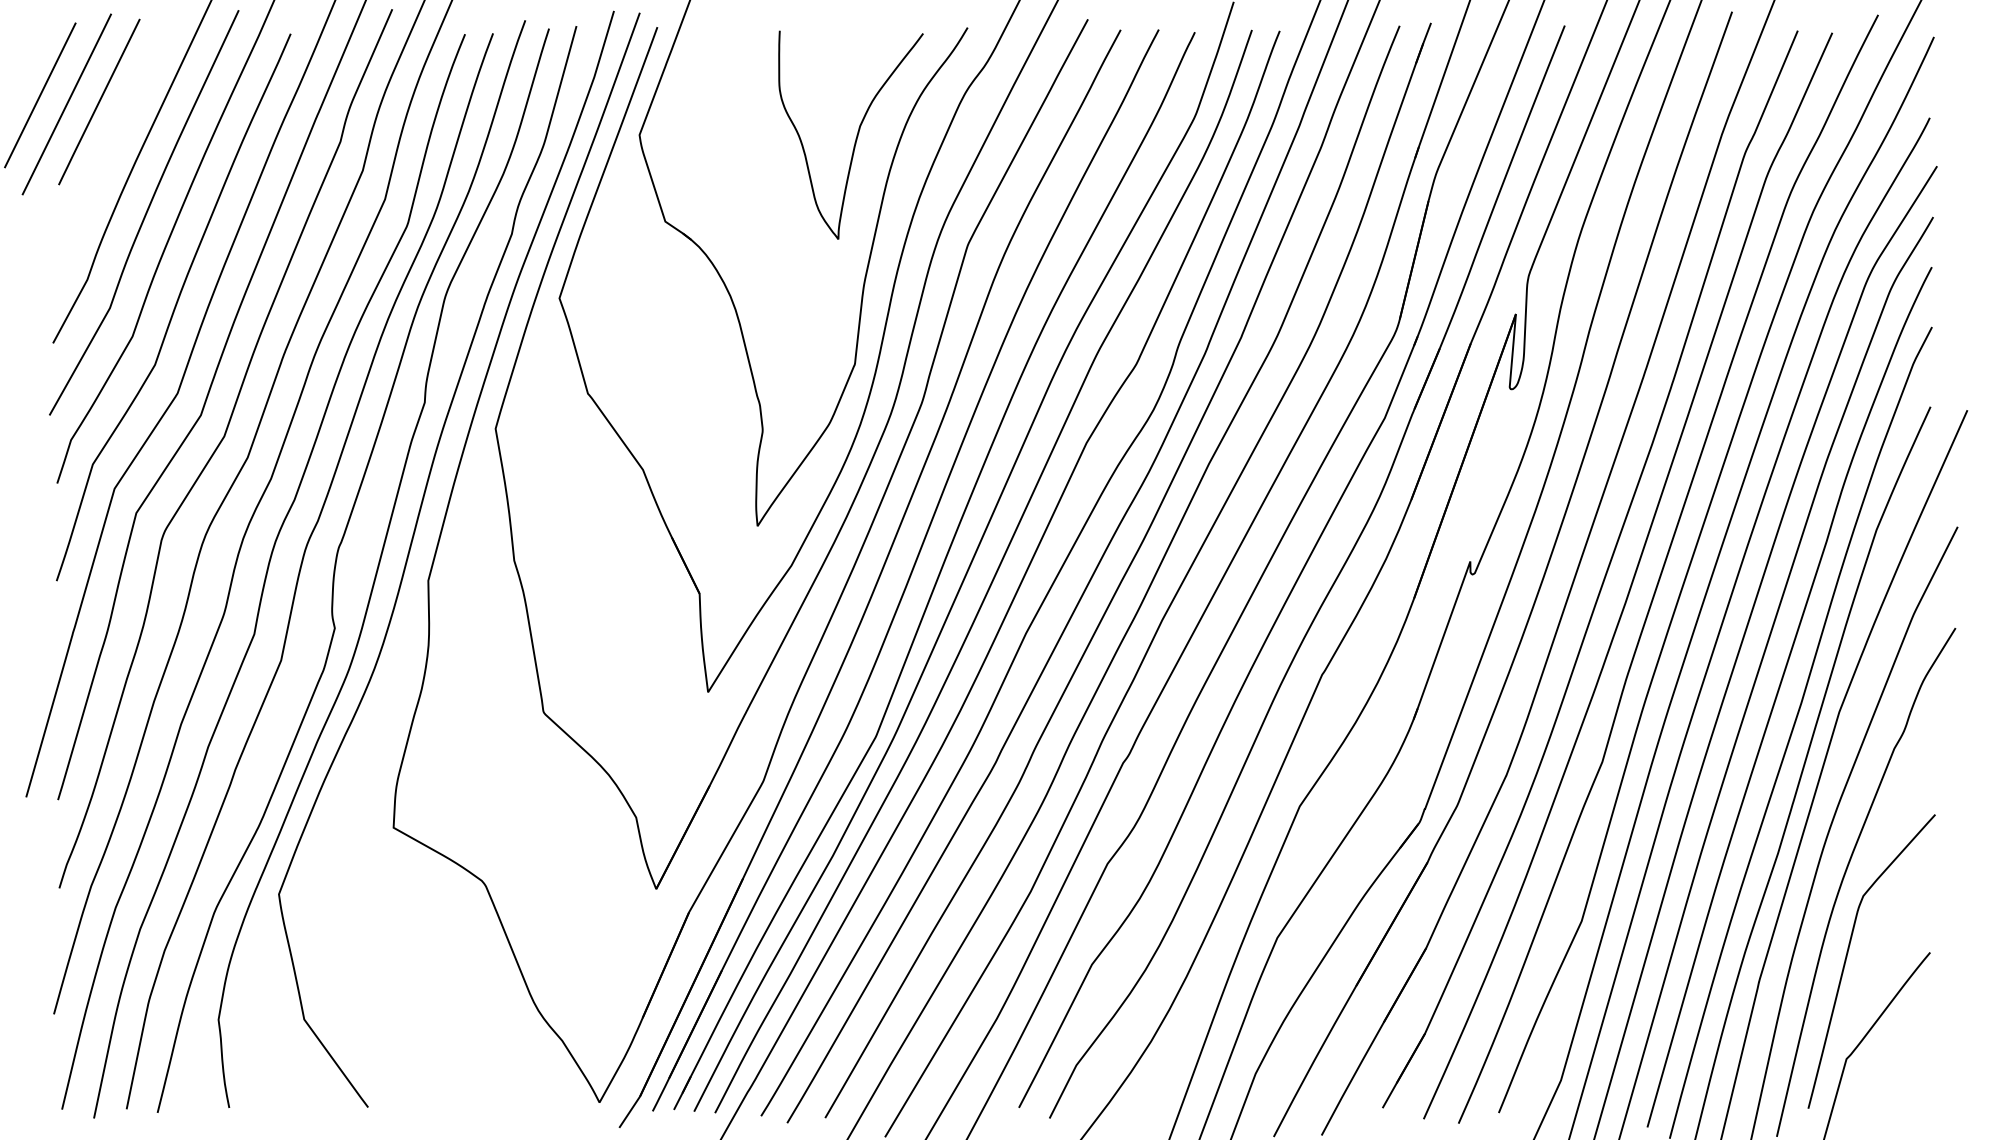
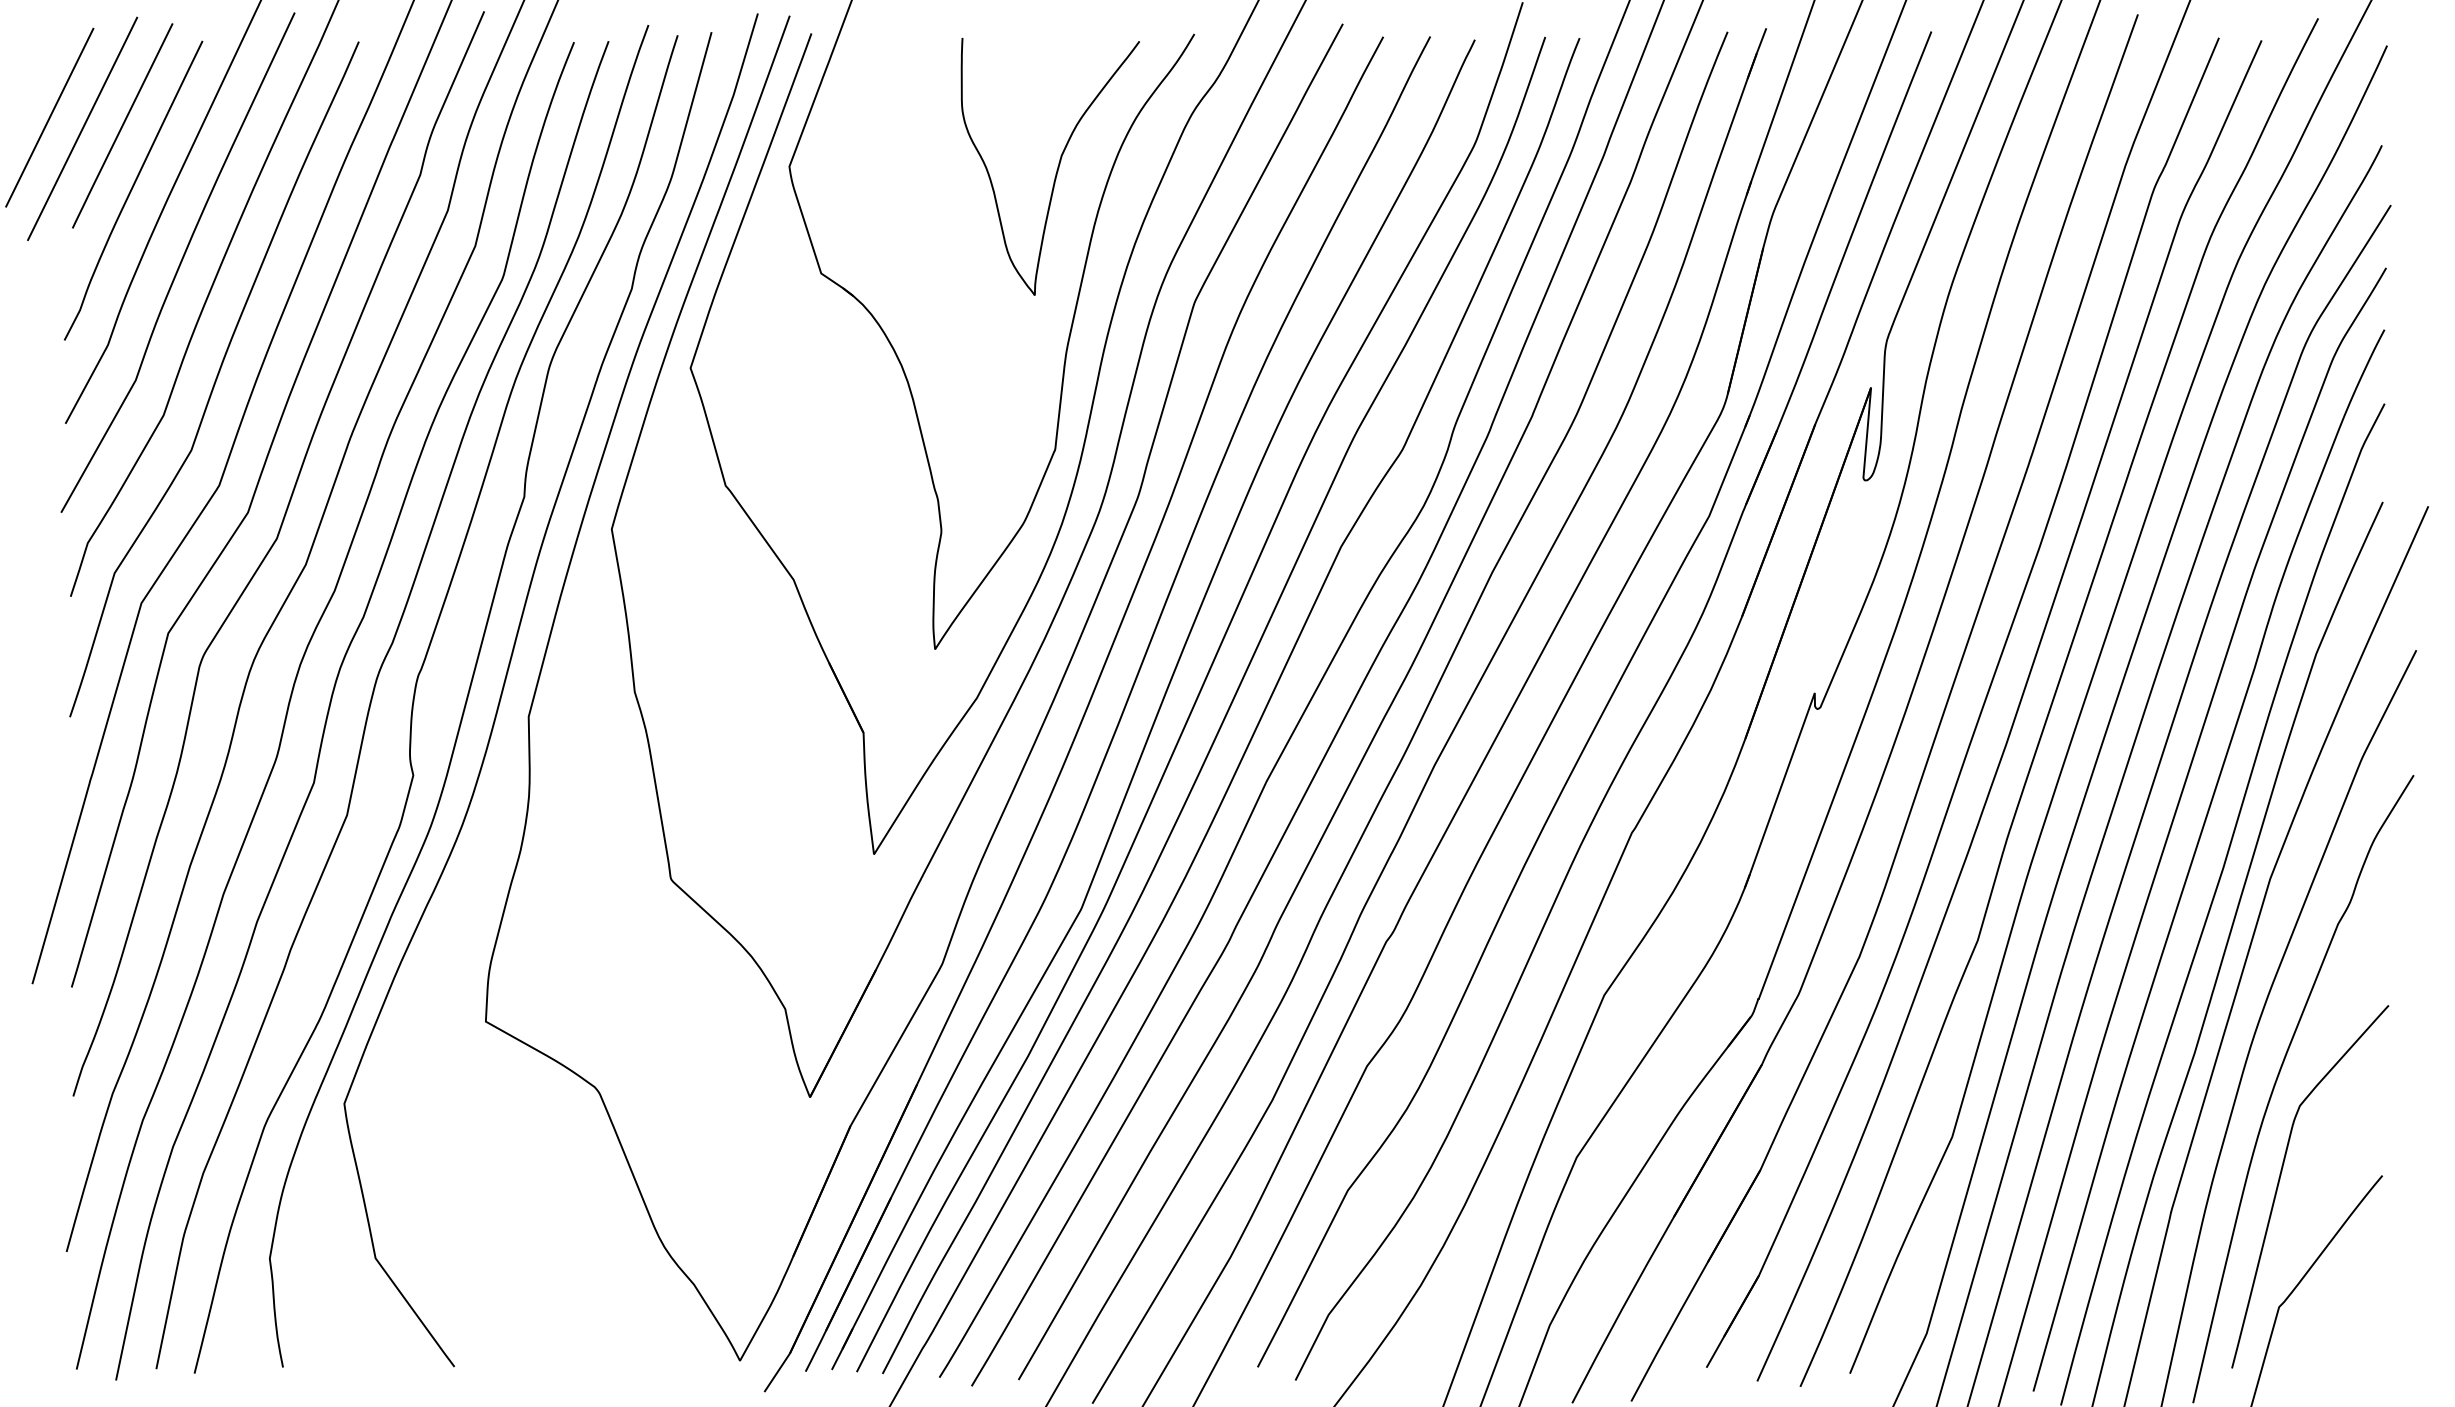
curve: (107, 154) -> (132, 190), added

